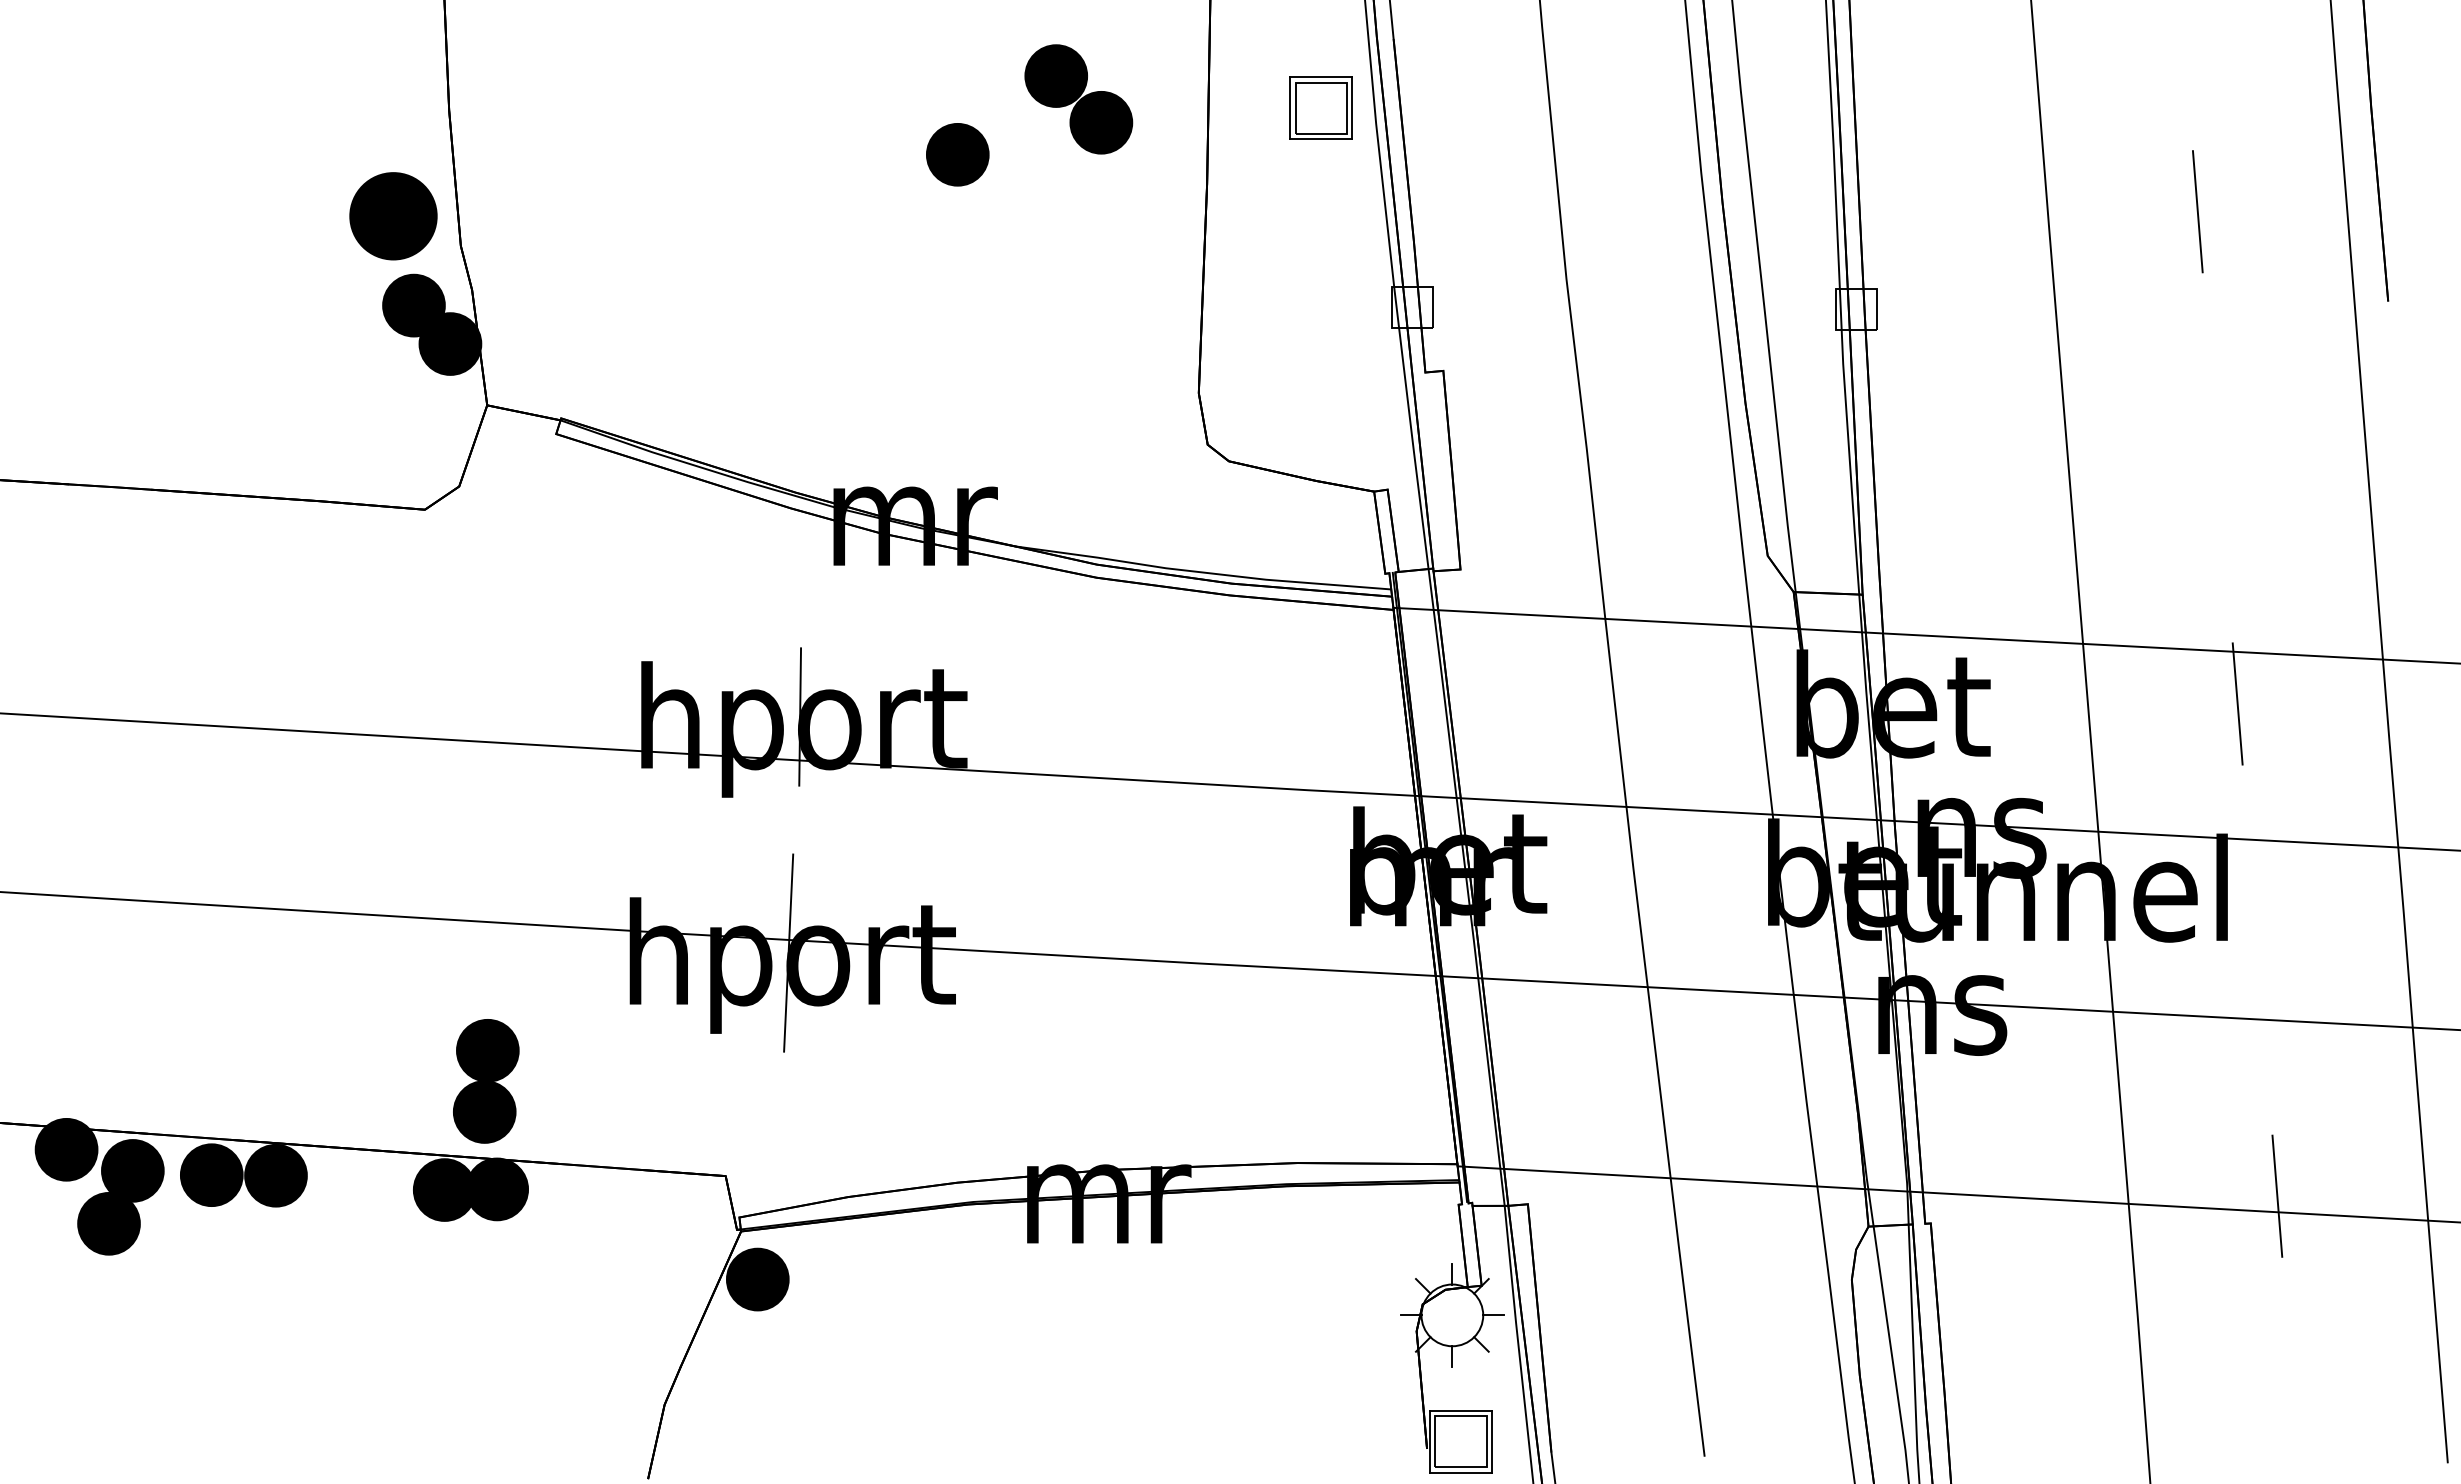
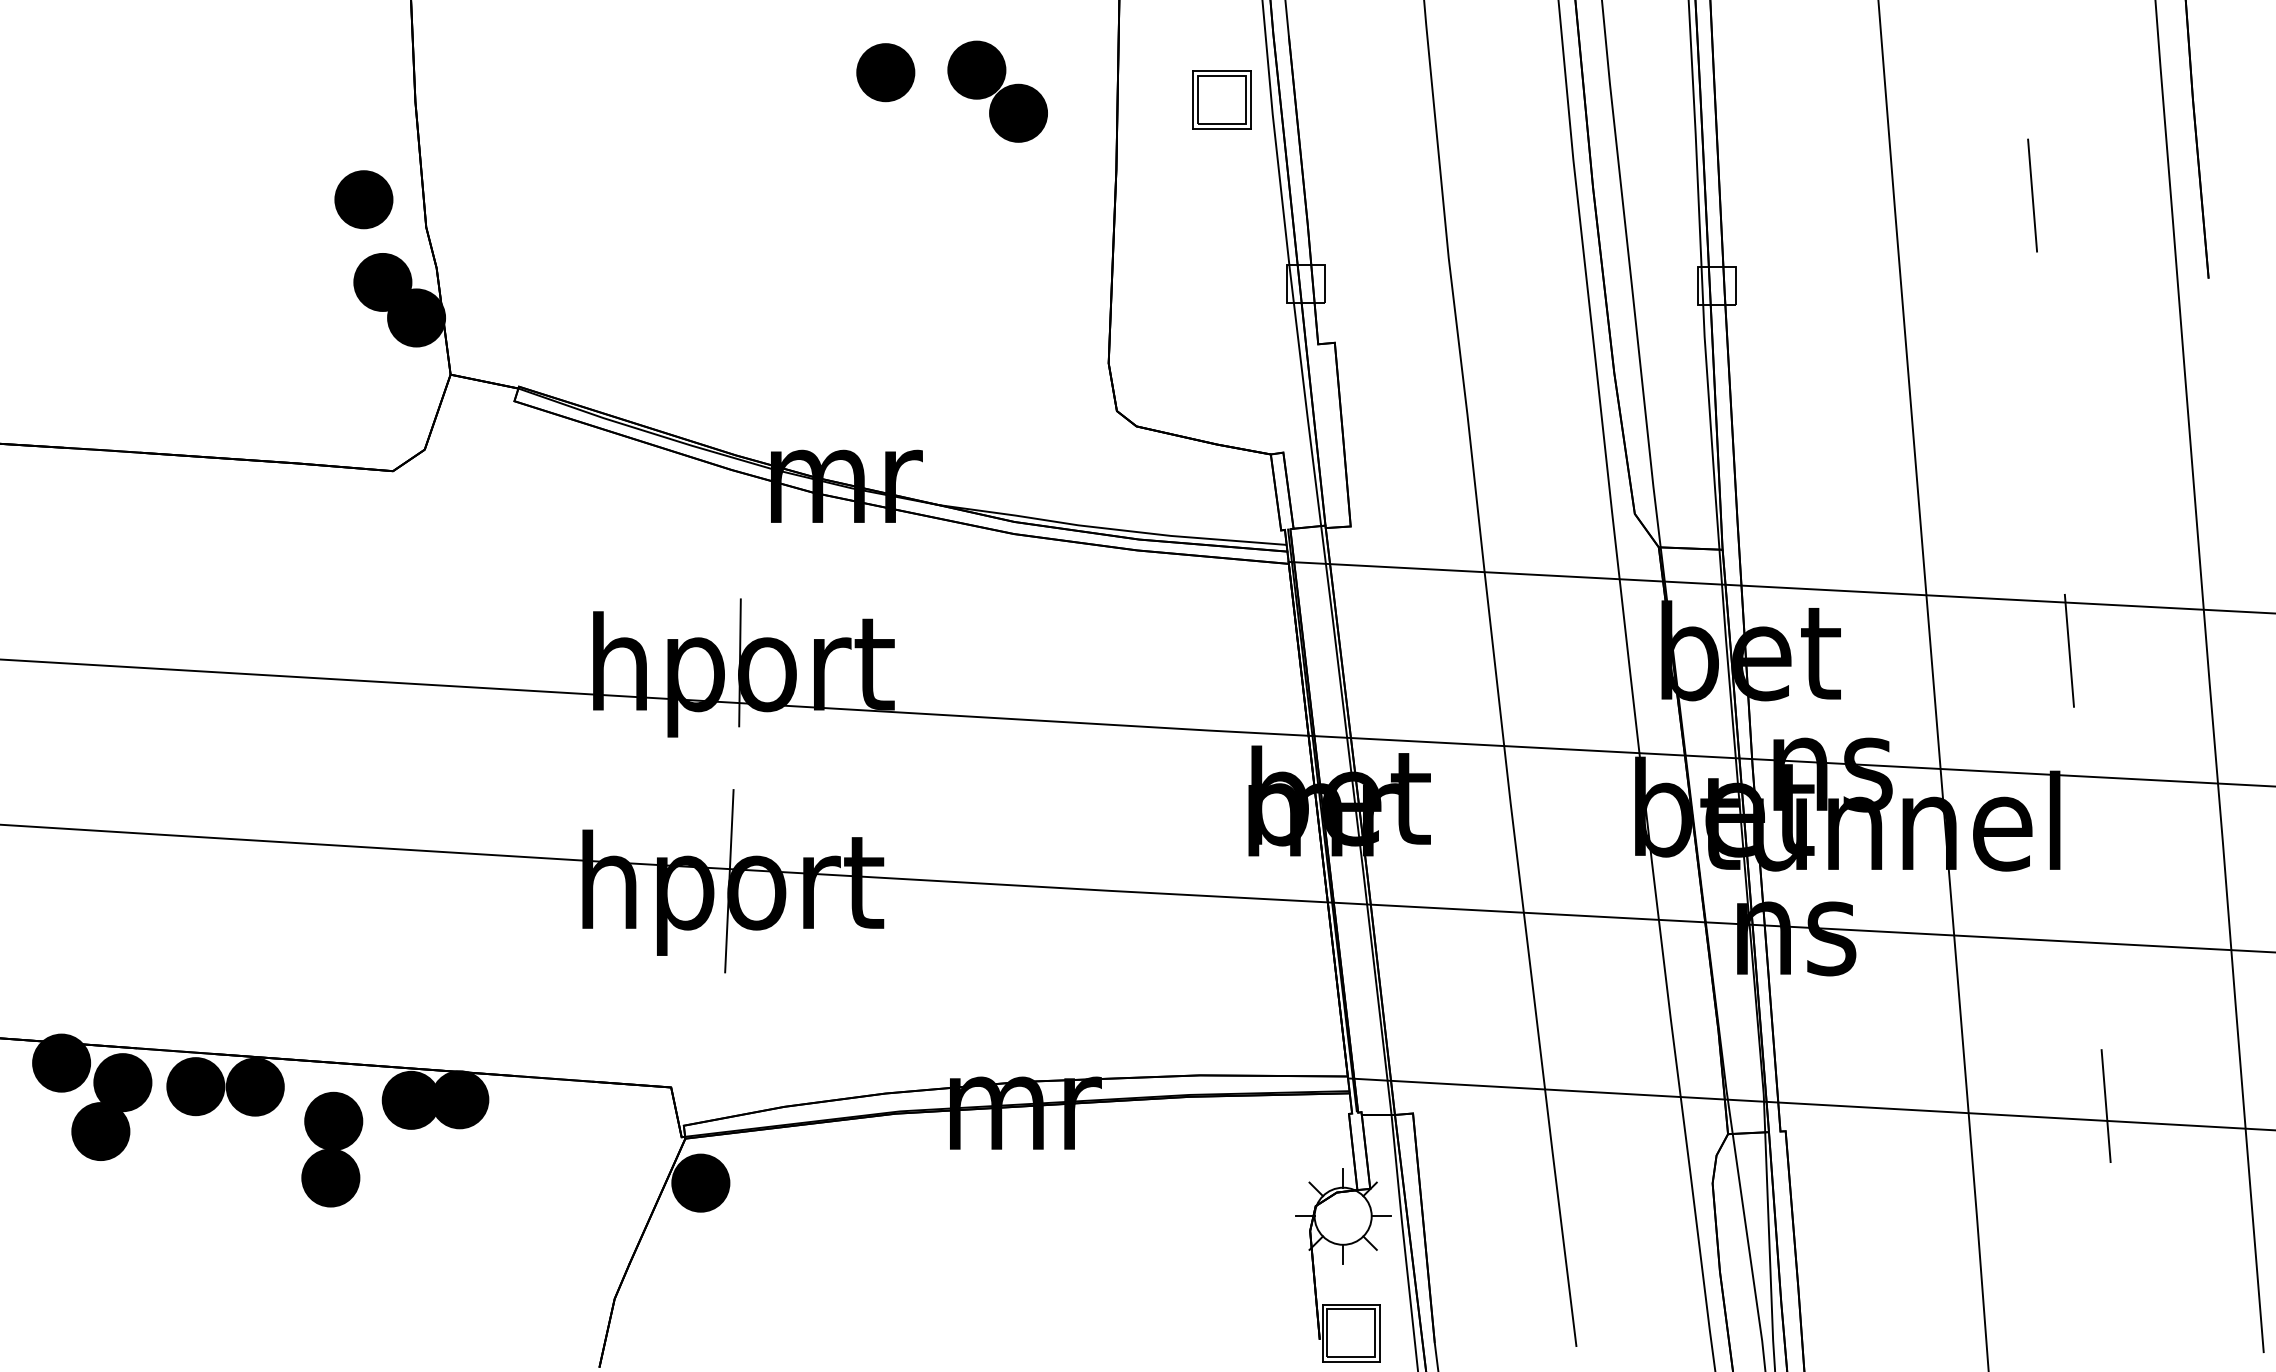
part: (957, 154) -> (885, 72), moved
part: (393, 215) -> (363, 199), size x0.71
part: (486, 1081) -> (332, 1149), moved

